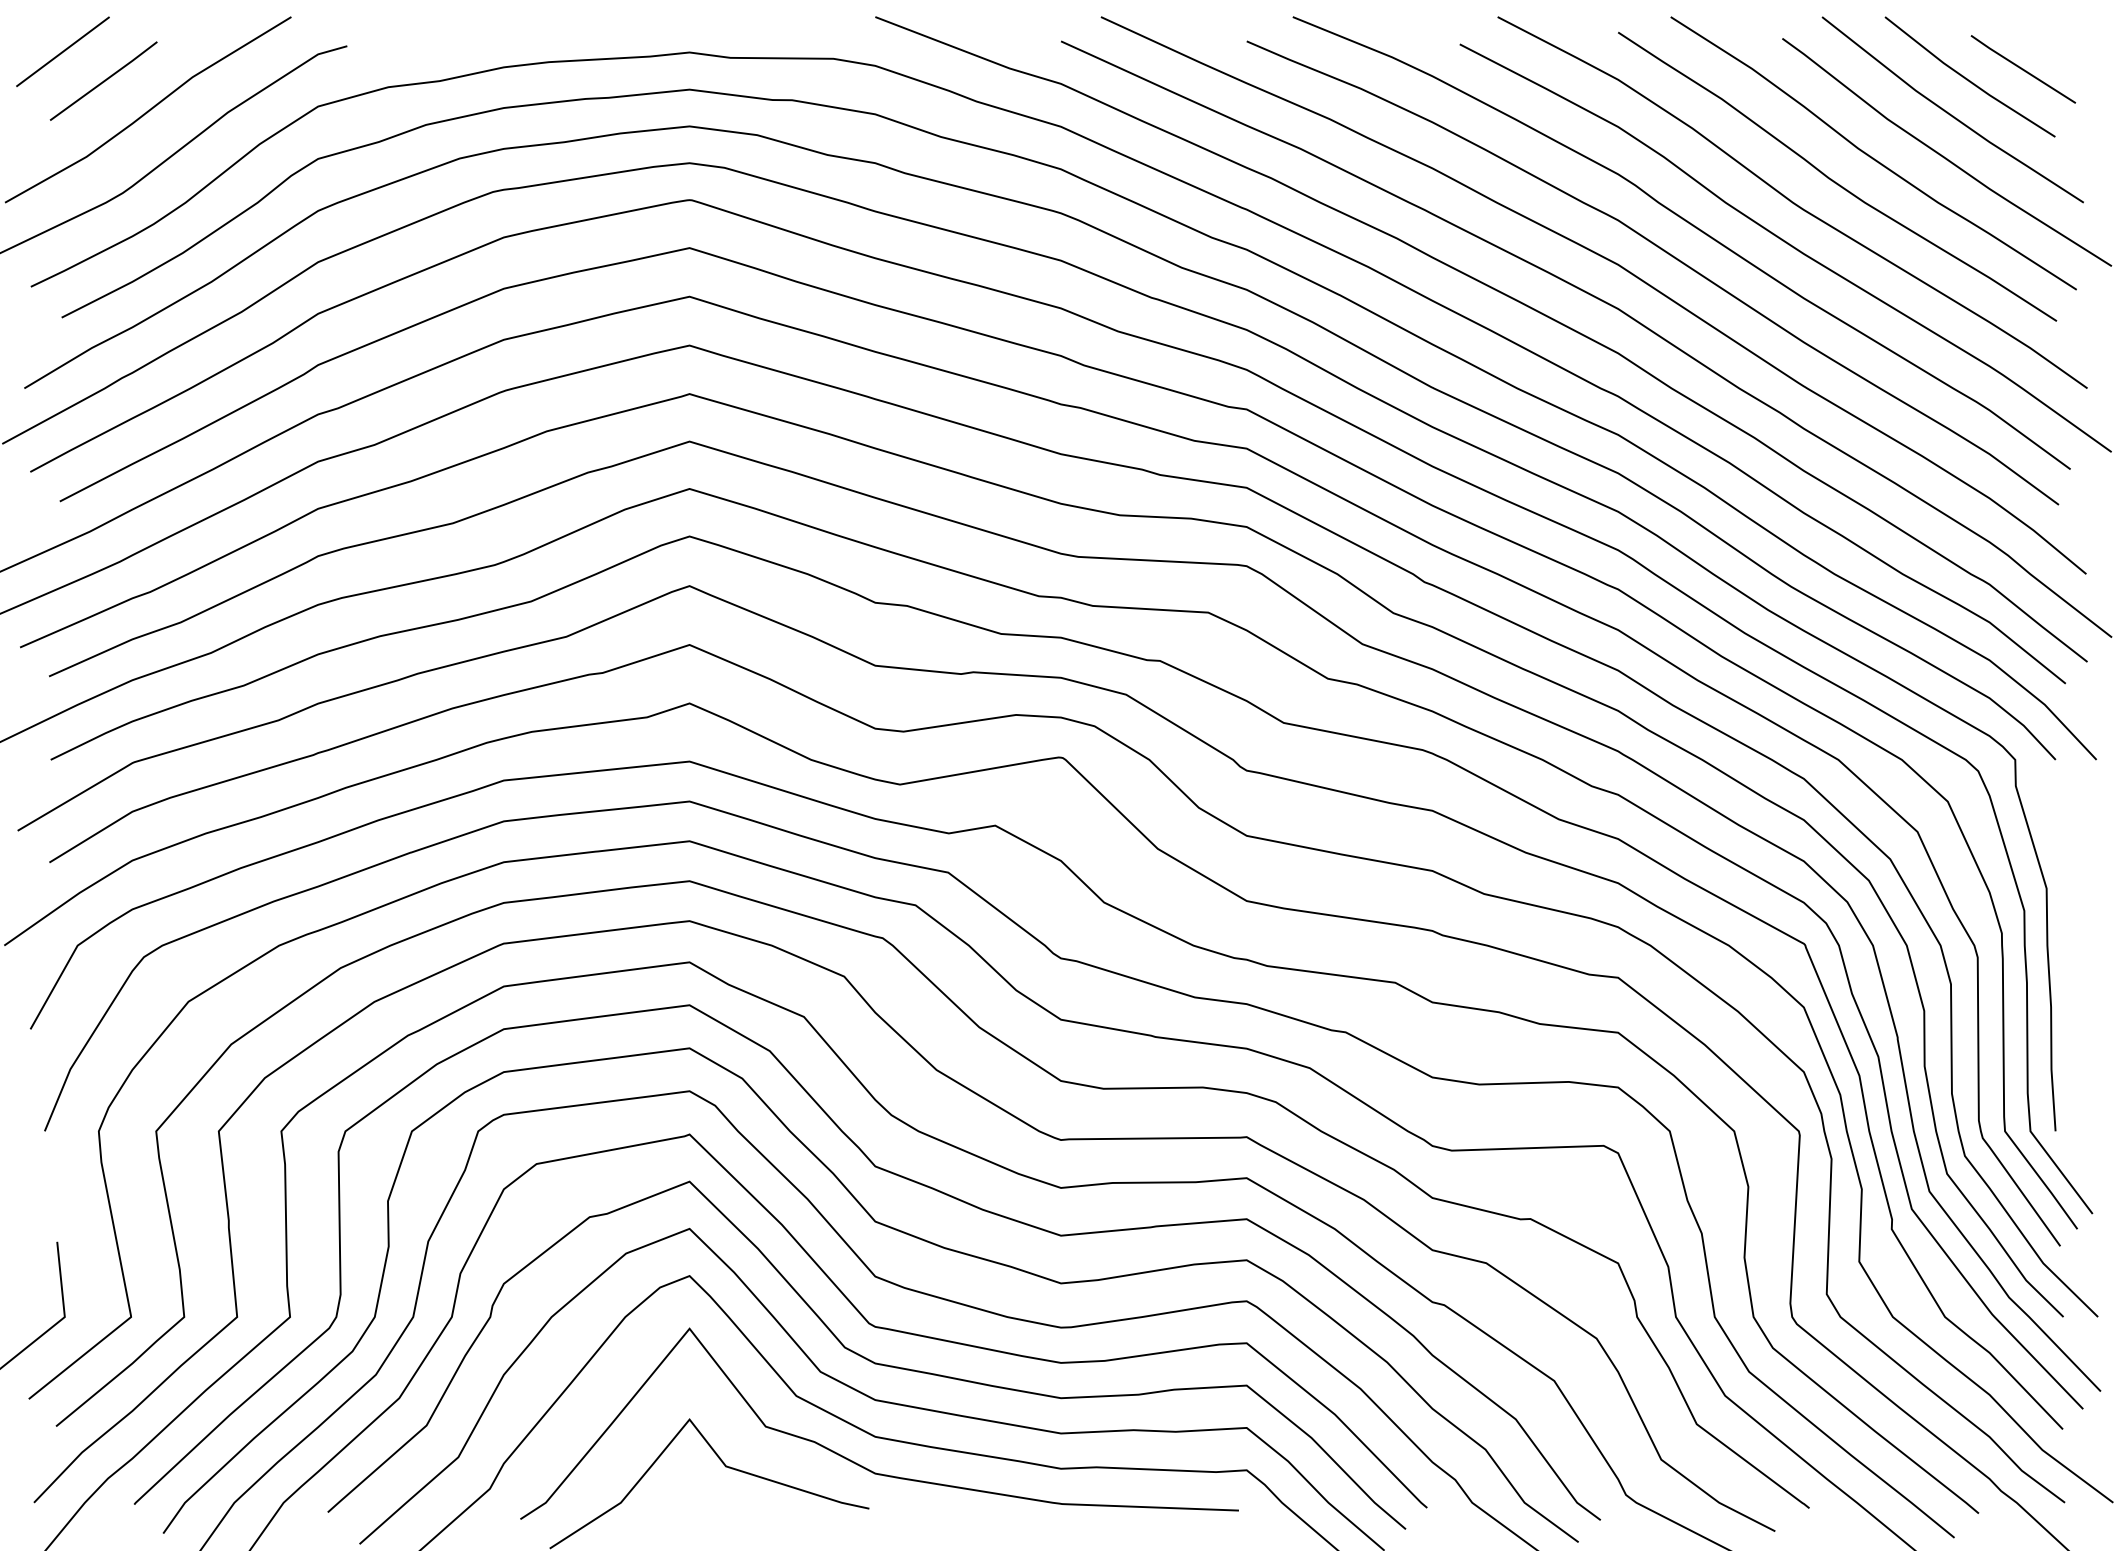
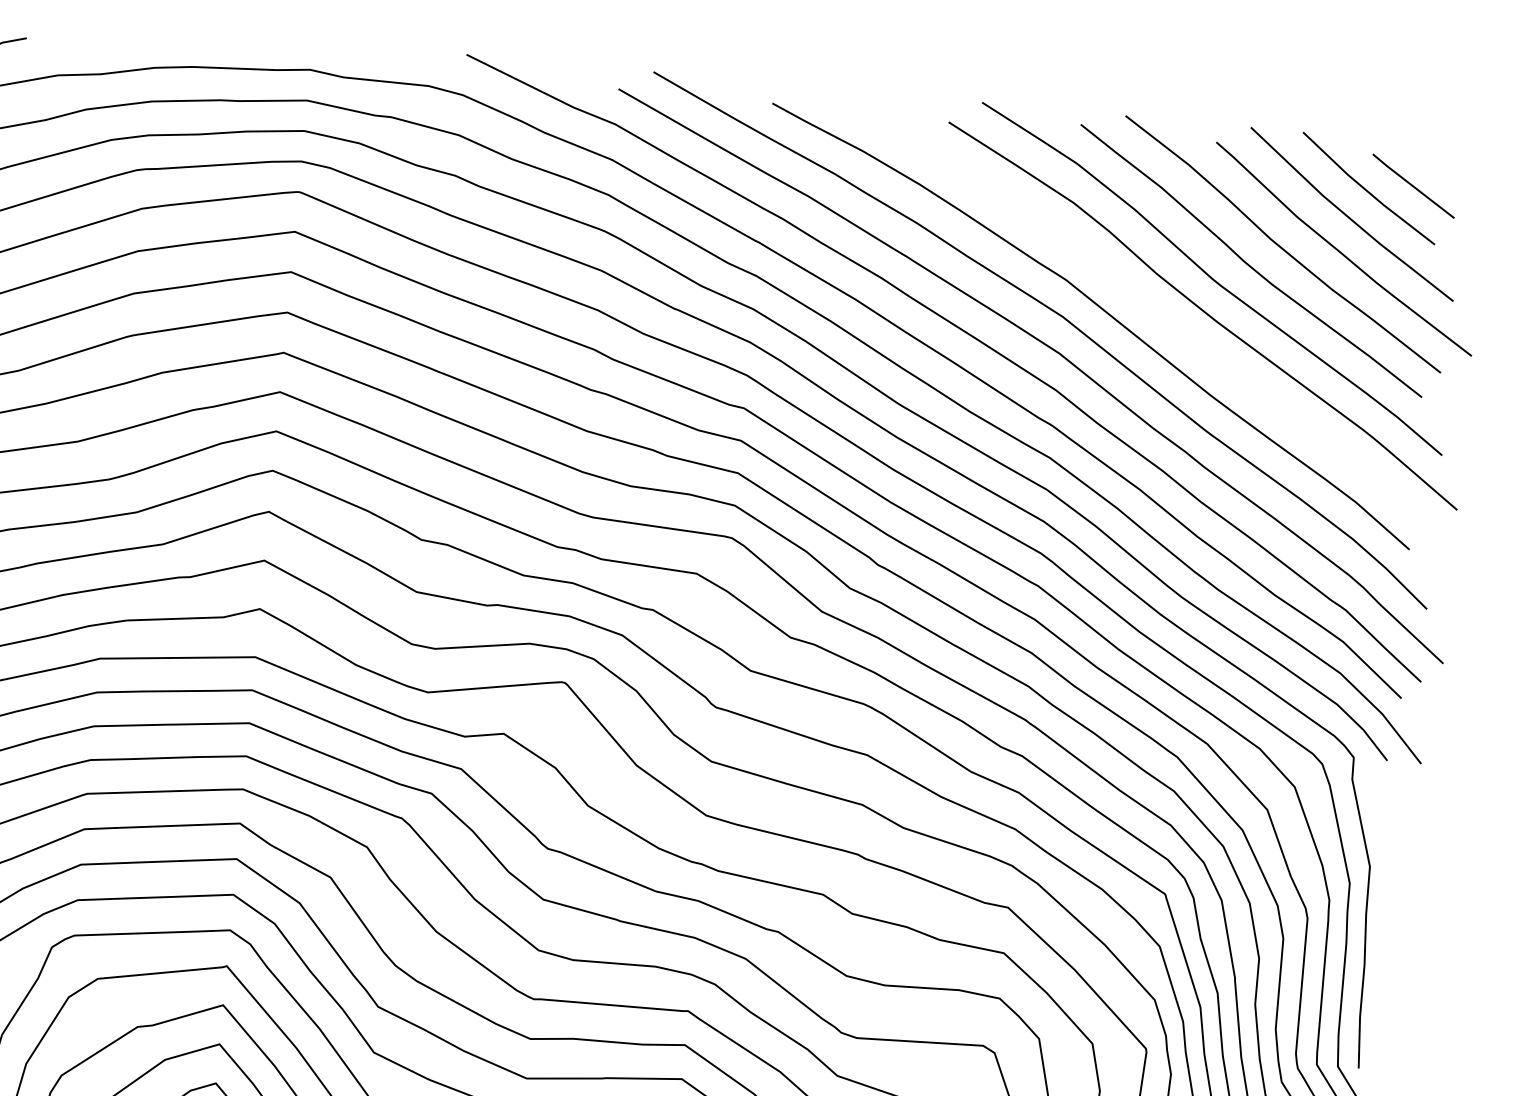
curve: (1692, 226) -> (1127, 291), removed

